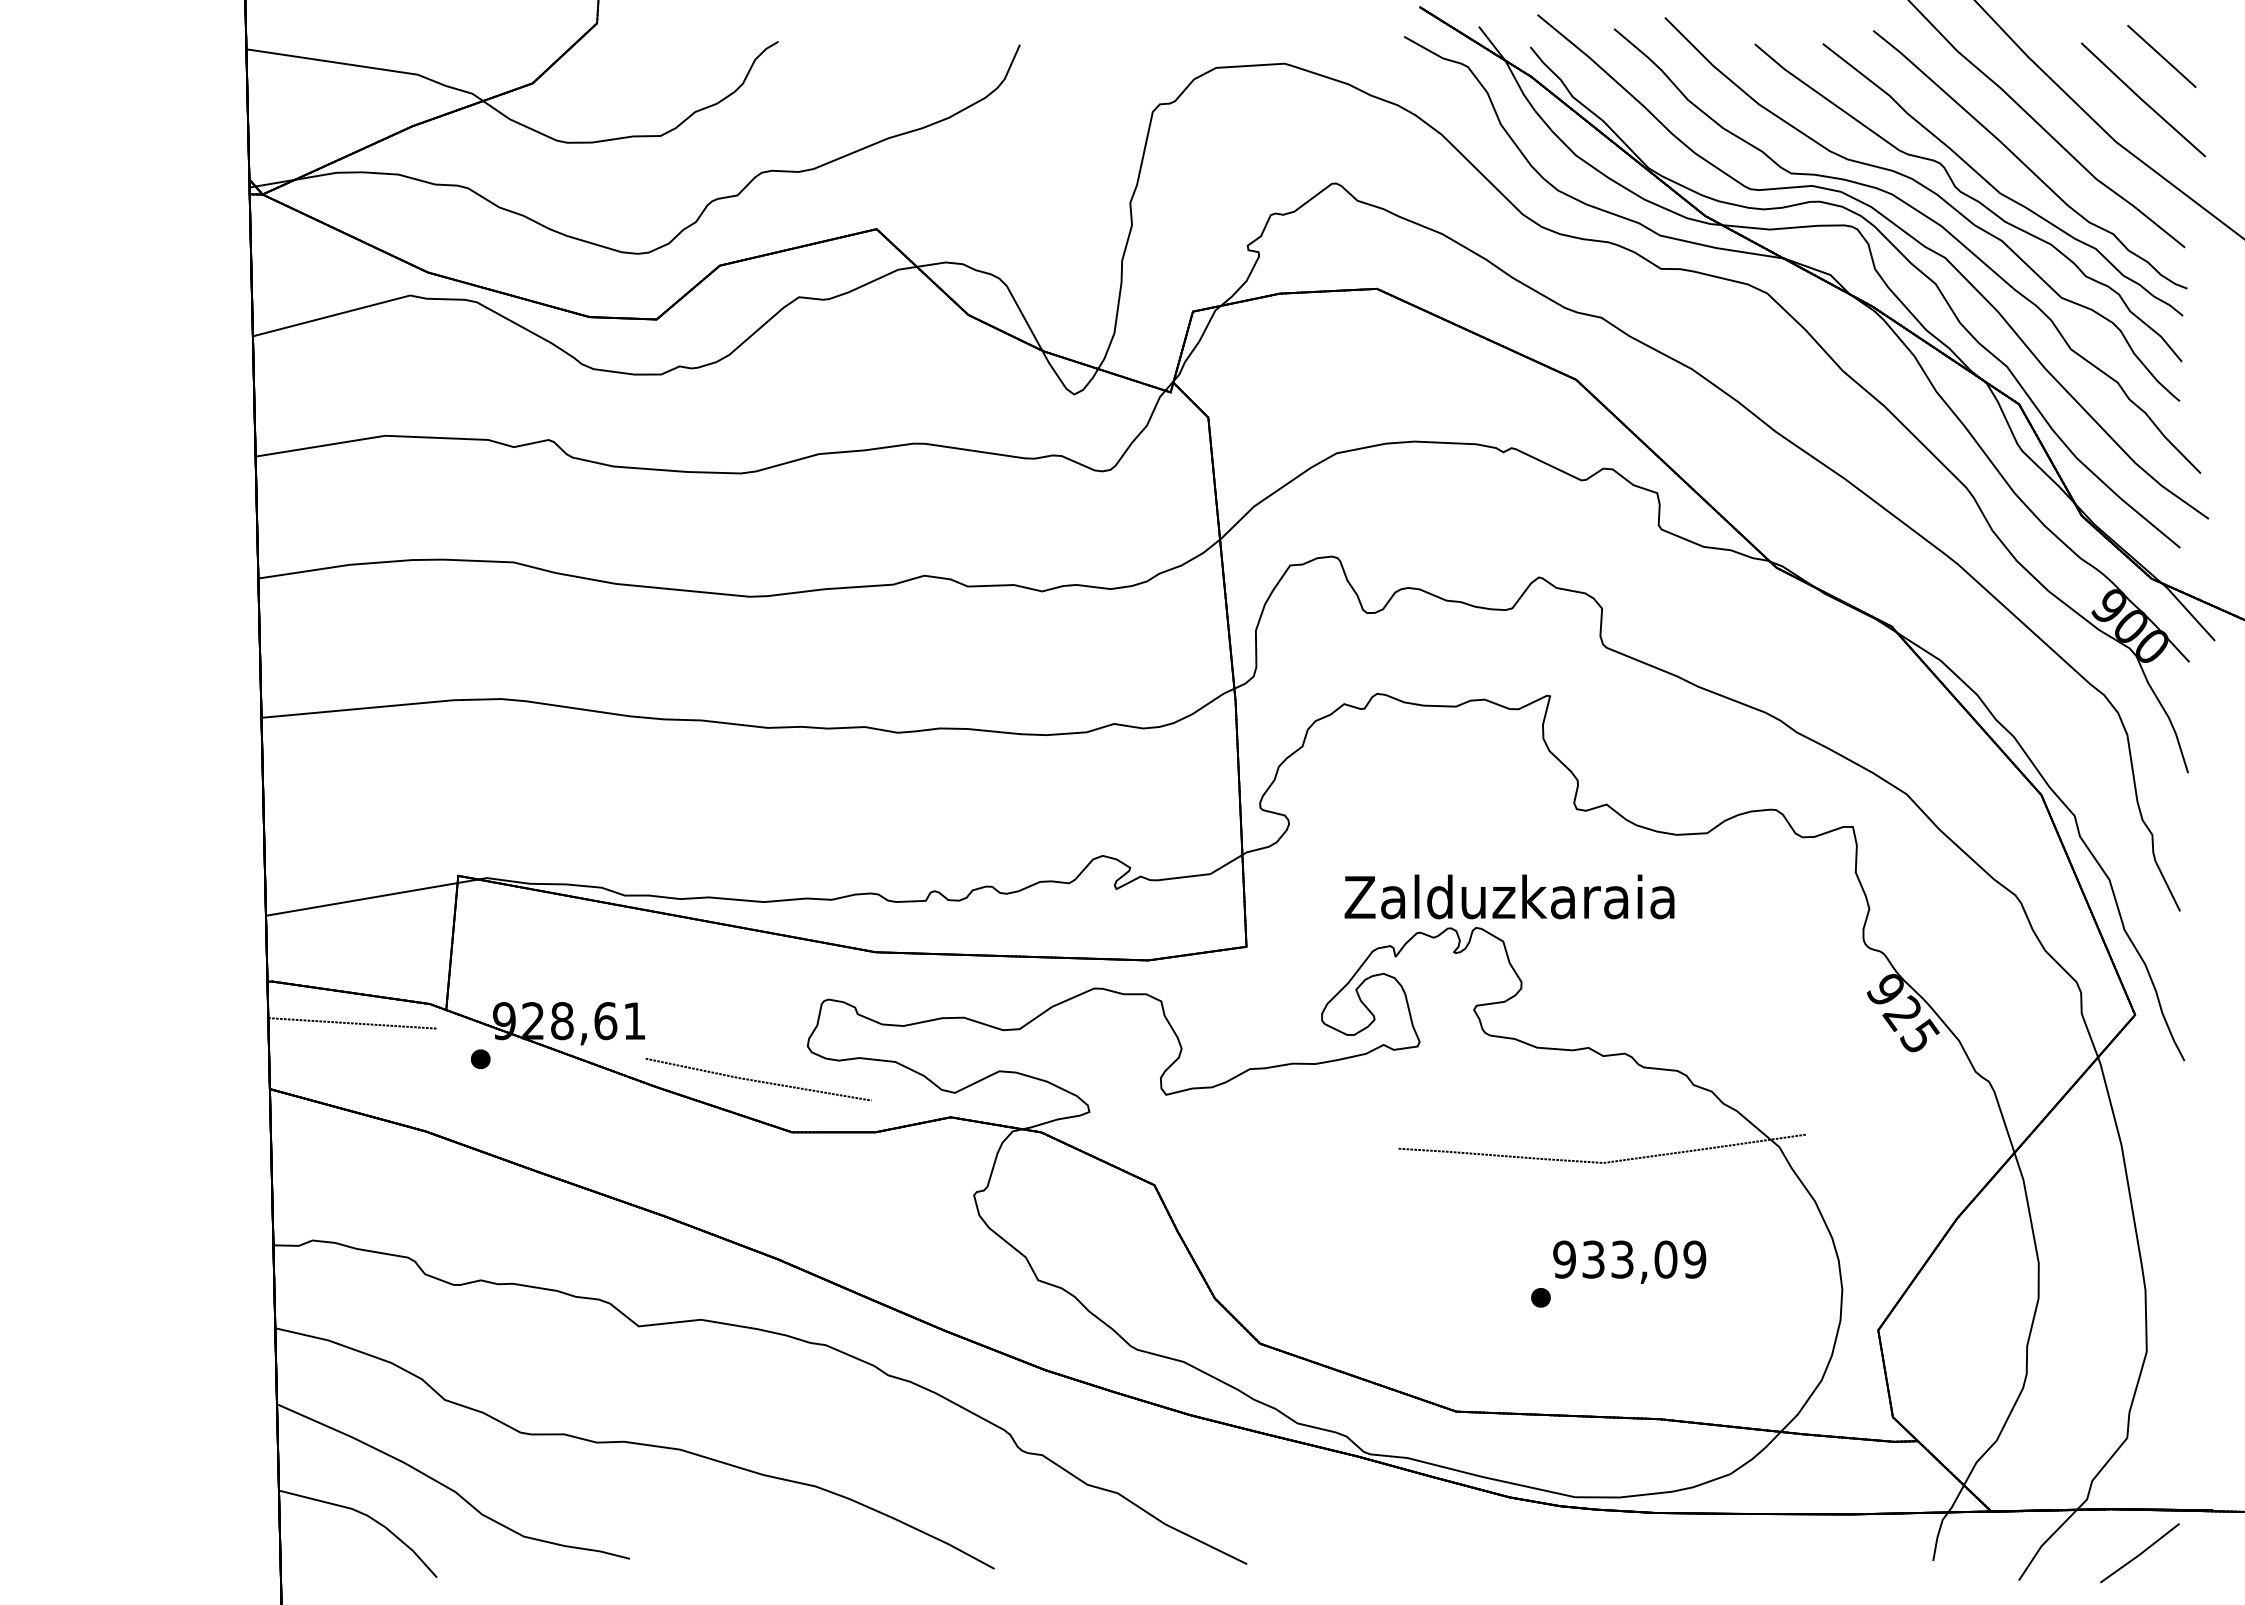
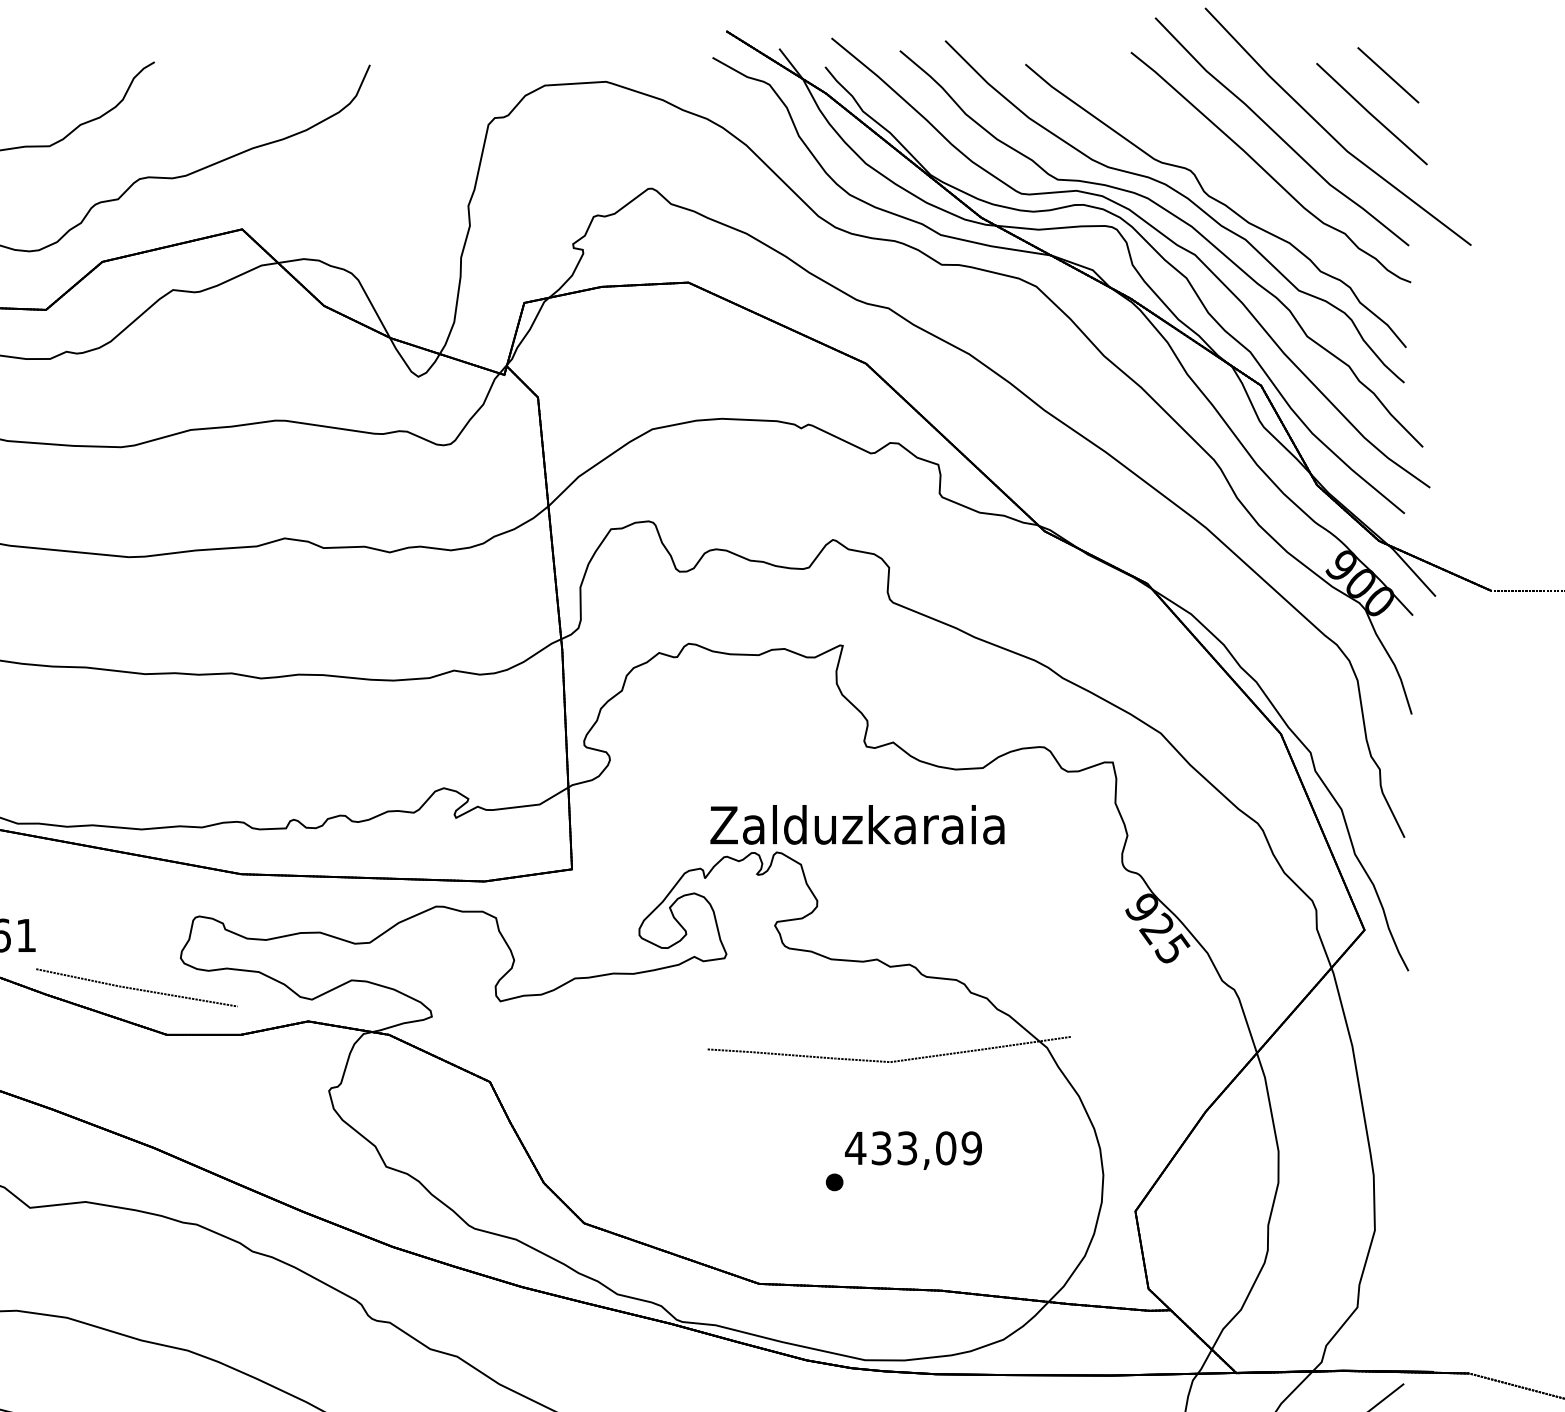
part: (1995, 187) -> (1239, 192), removed
text: (1509, 896) -> (857, 824), moved
text: (1564, 1259) -> (855, 1148), 933,09 -> 433,09

